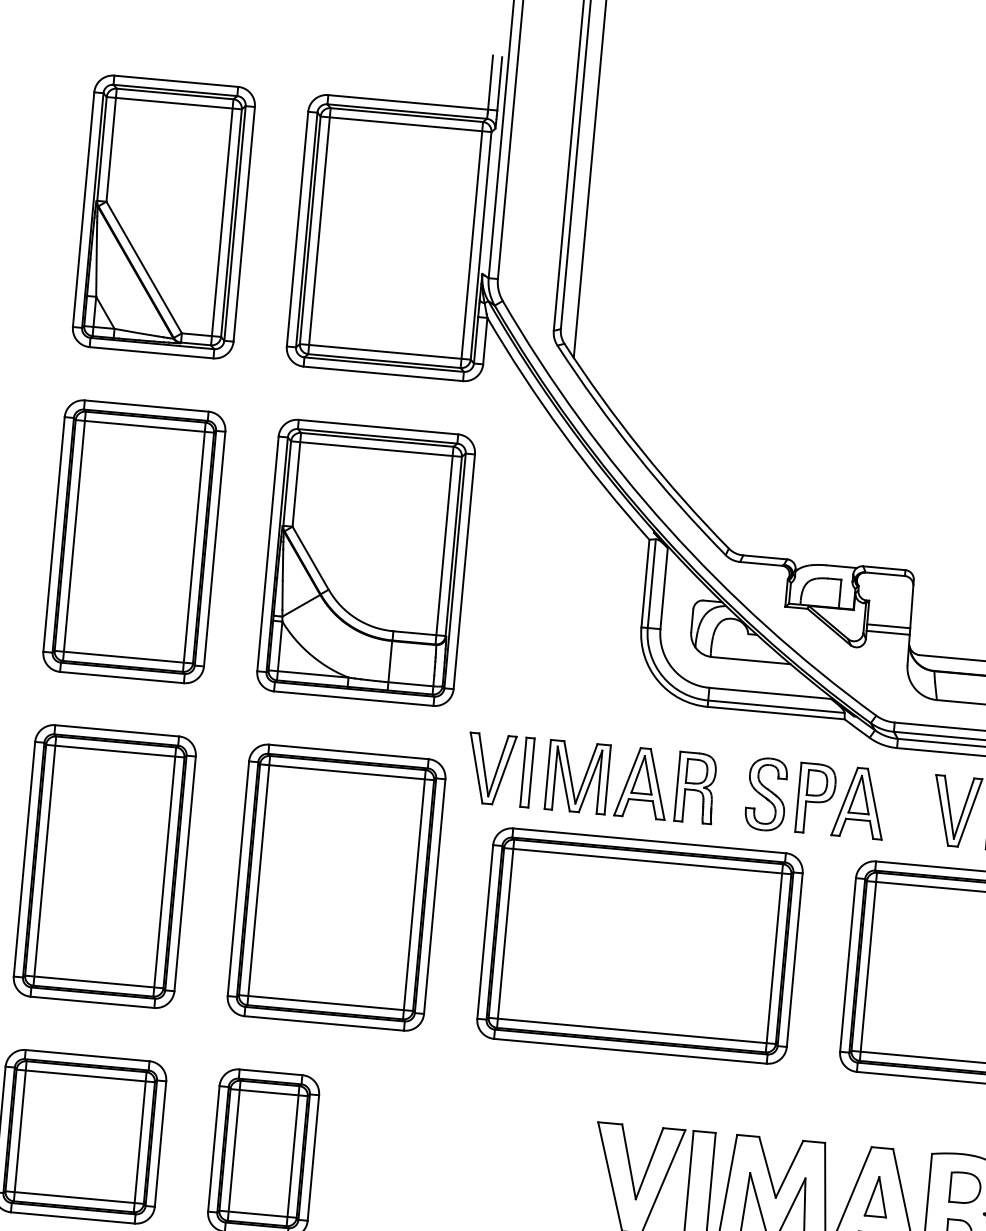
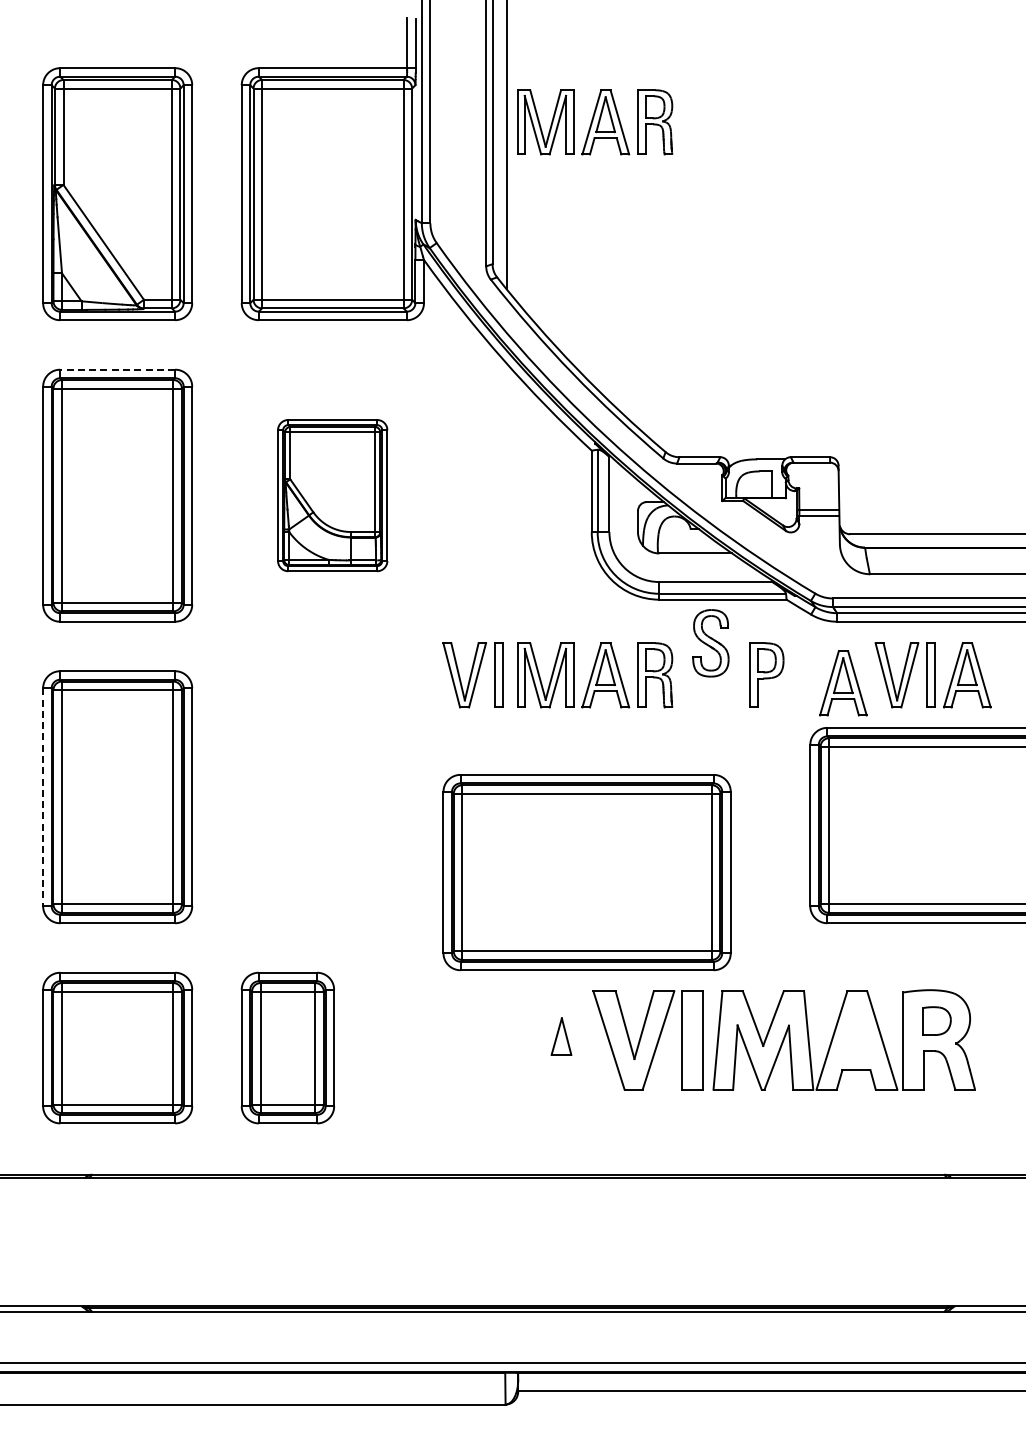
part: (685, 186) -> (595, 122), added
line: (146, 405) -> (117, 369), solid -> dashed
part: (365, 562) -> (332, 495), size x0.6
part: (766, 794) -> (710, 643), moved
part: (859, 803) -> (843, 683), moved
line: (24, 859) -> (43, 797), solid -> dashed
part: (336, 887) -> (332, 797), removed
part: (639, 945) -> (586, 872), moved
part: (877, 1196) -> (561, 1036), moved

